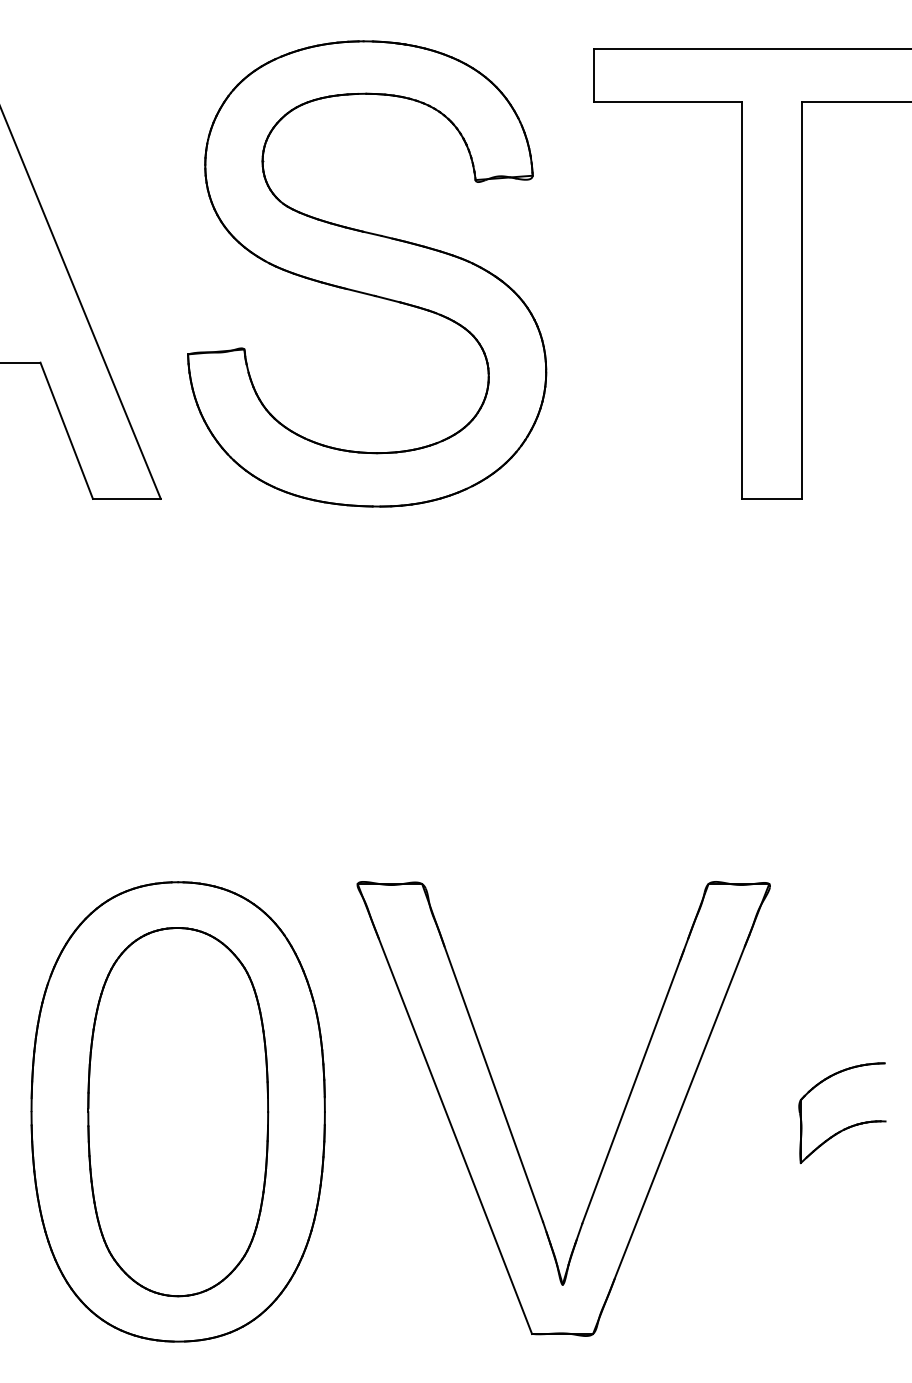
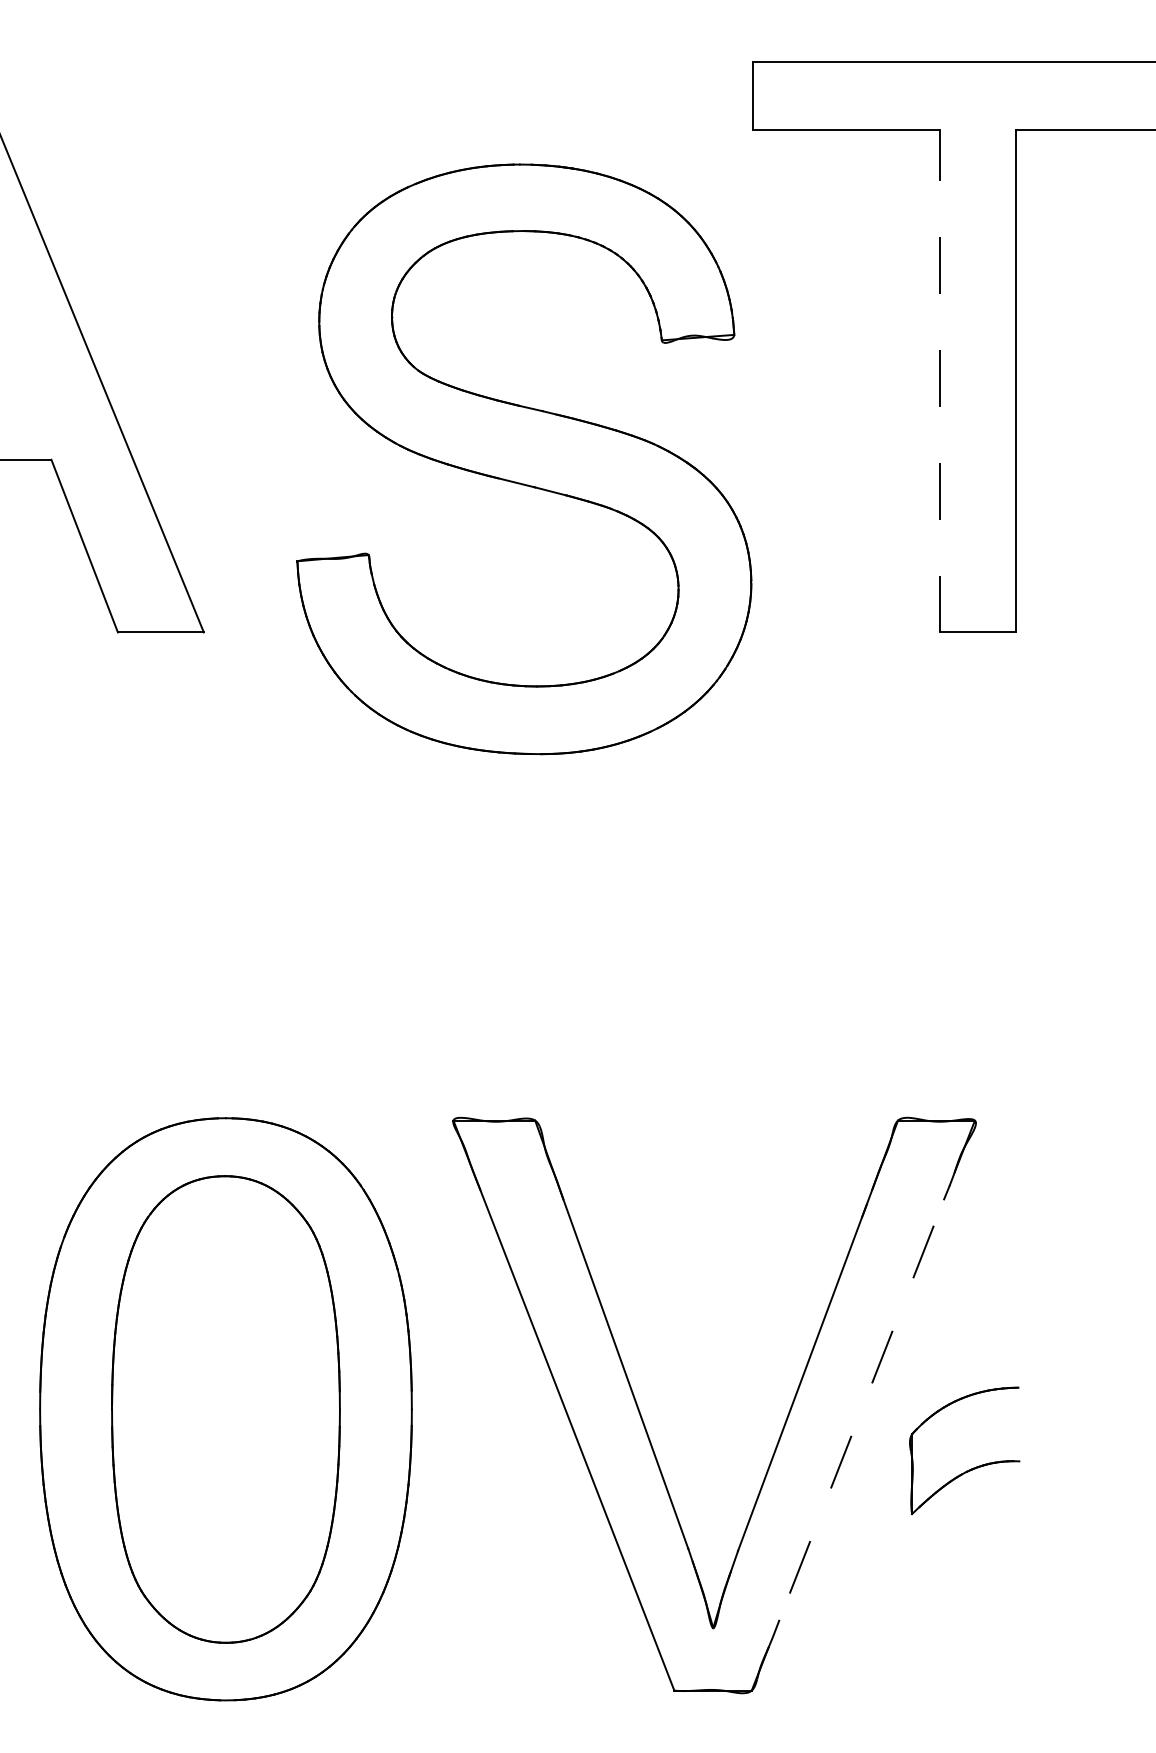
part: (367, 274) -> (524, 459), moved
line: (742, 300) -> (940, 380), solid -> dashed
line: (681, 1109) -> (863, 1406), solid -> dashed
part: (849, 1126) -> (973, 1467), moved

